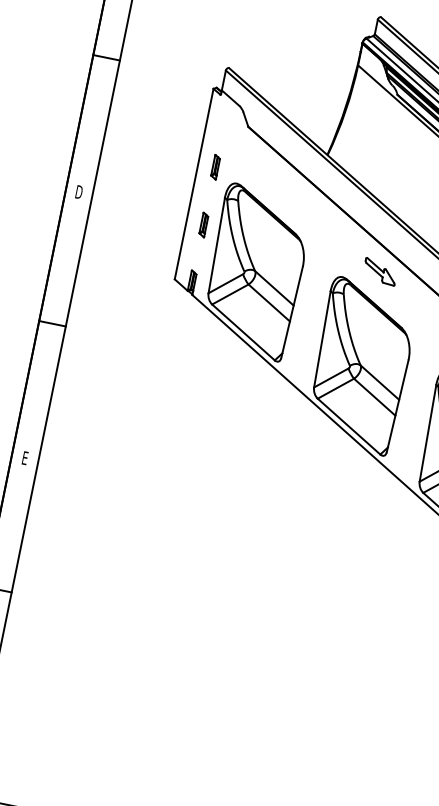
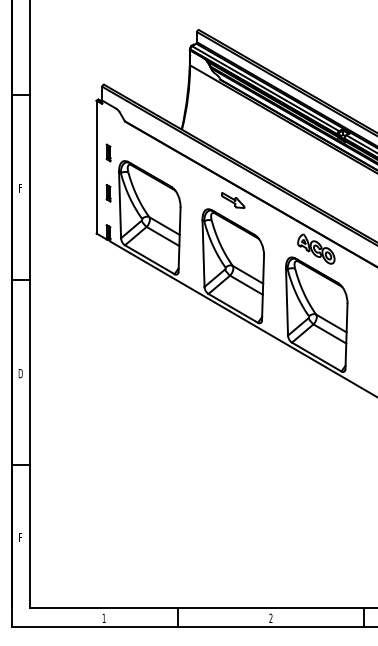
text: (79, 191) -> (20, 187), D -> F
text: (24, 457) -> (20, 373), E -> D

